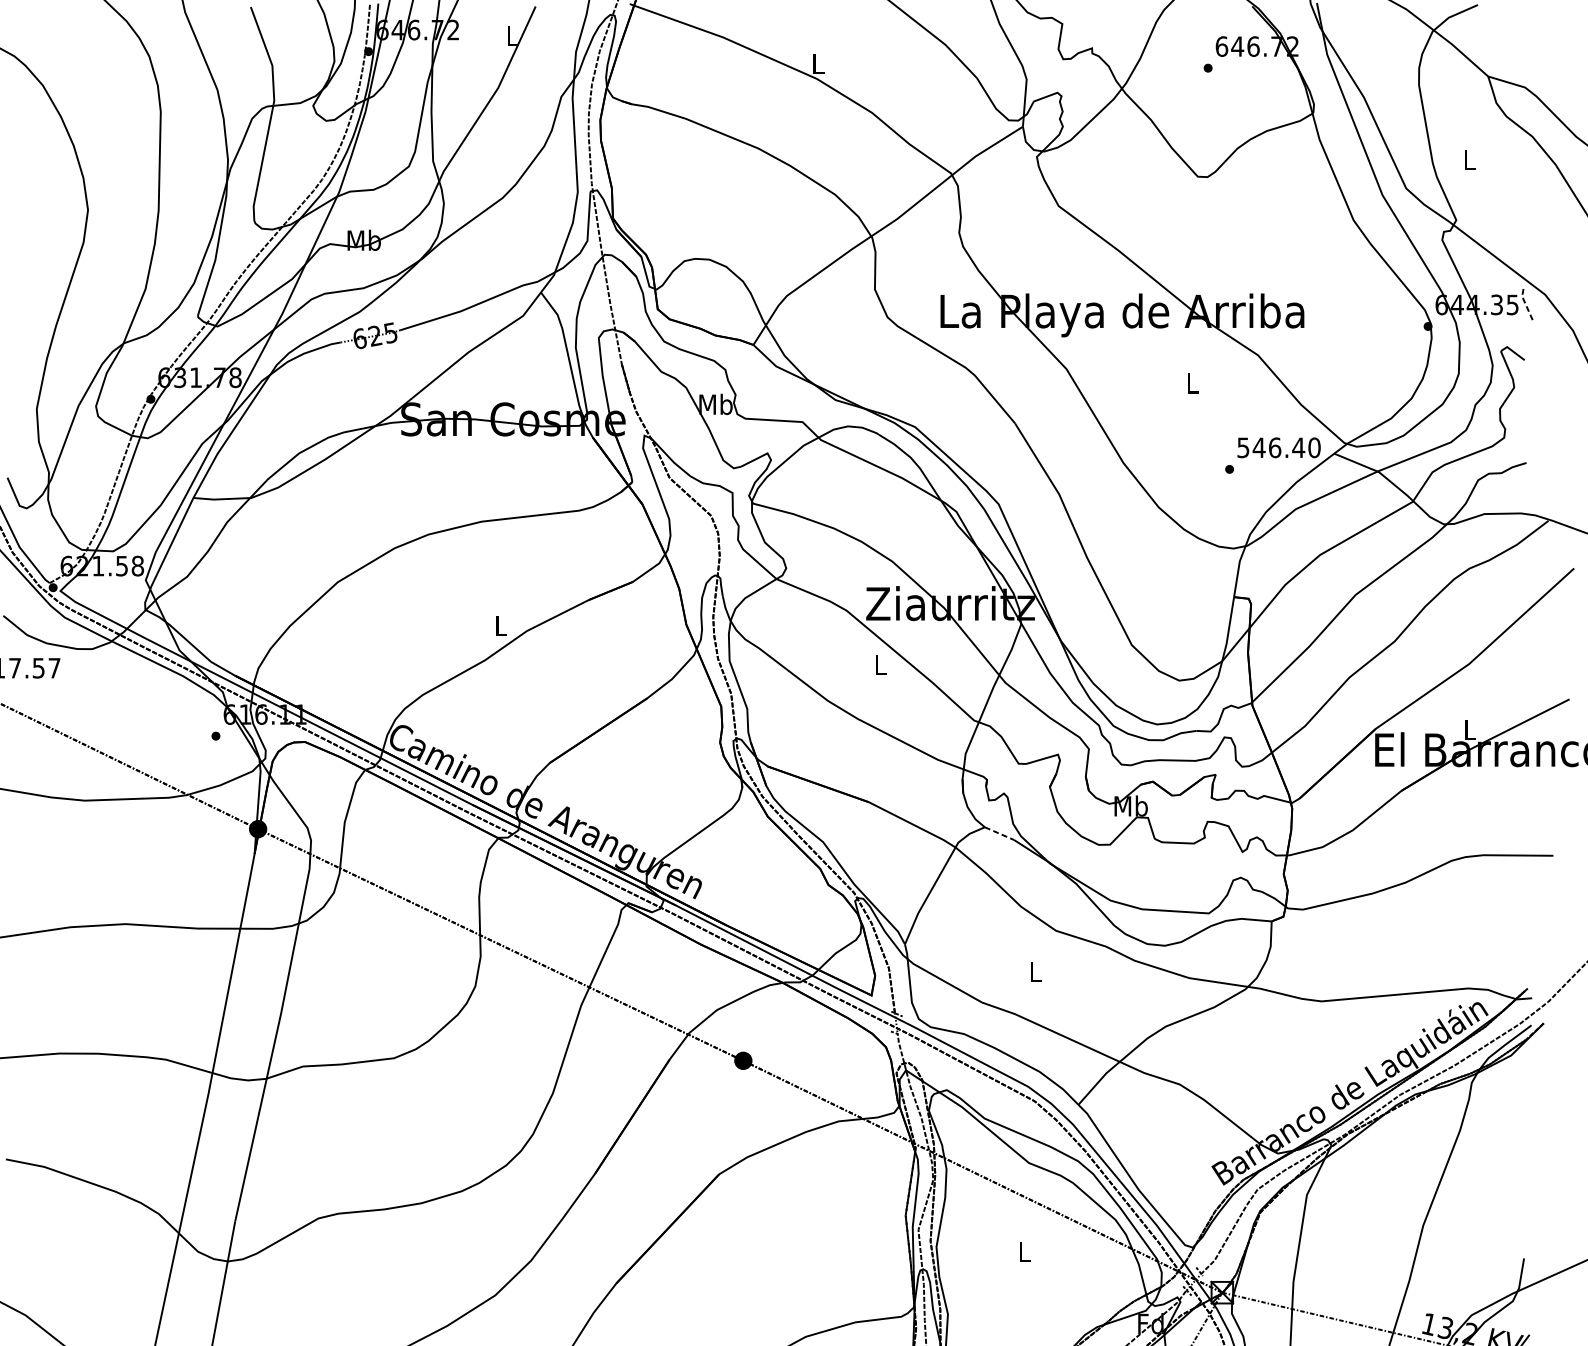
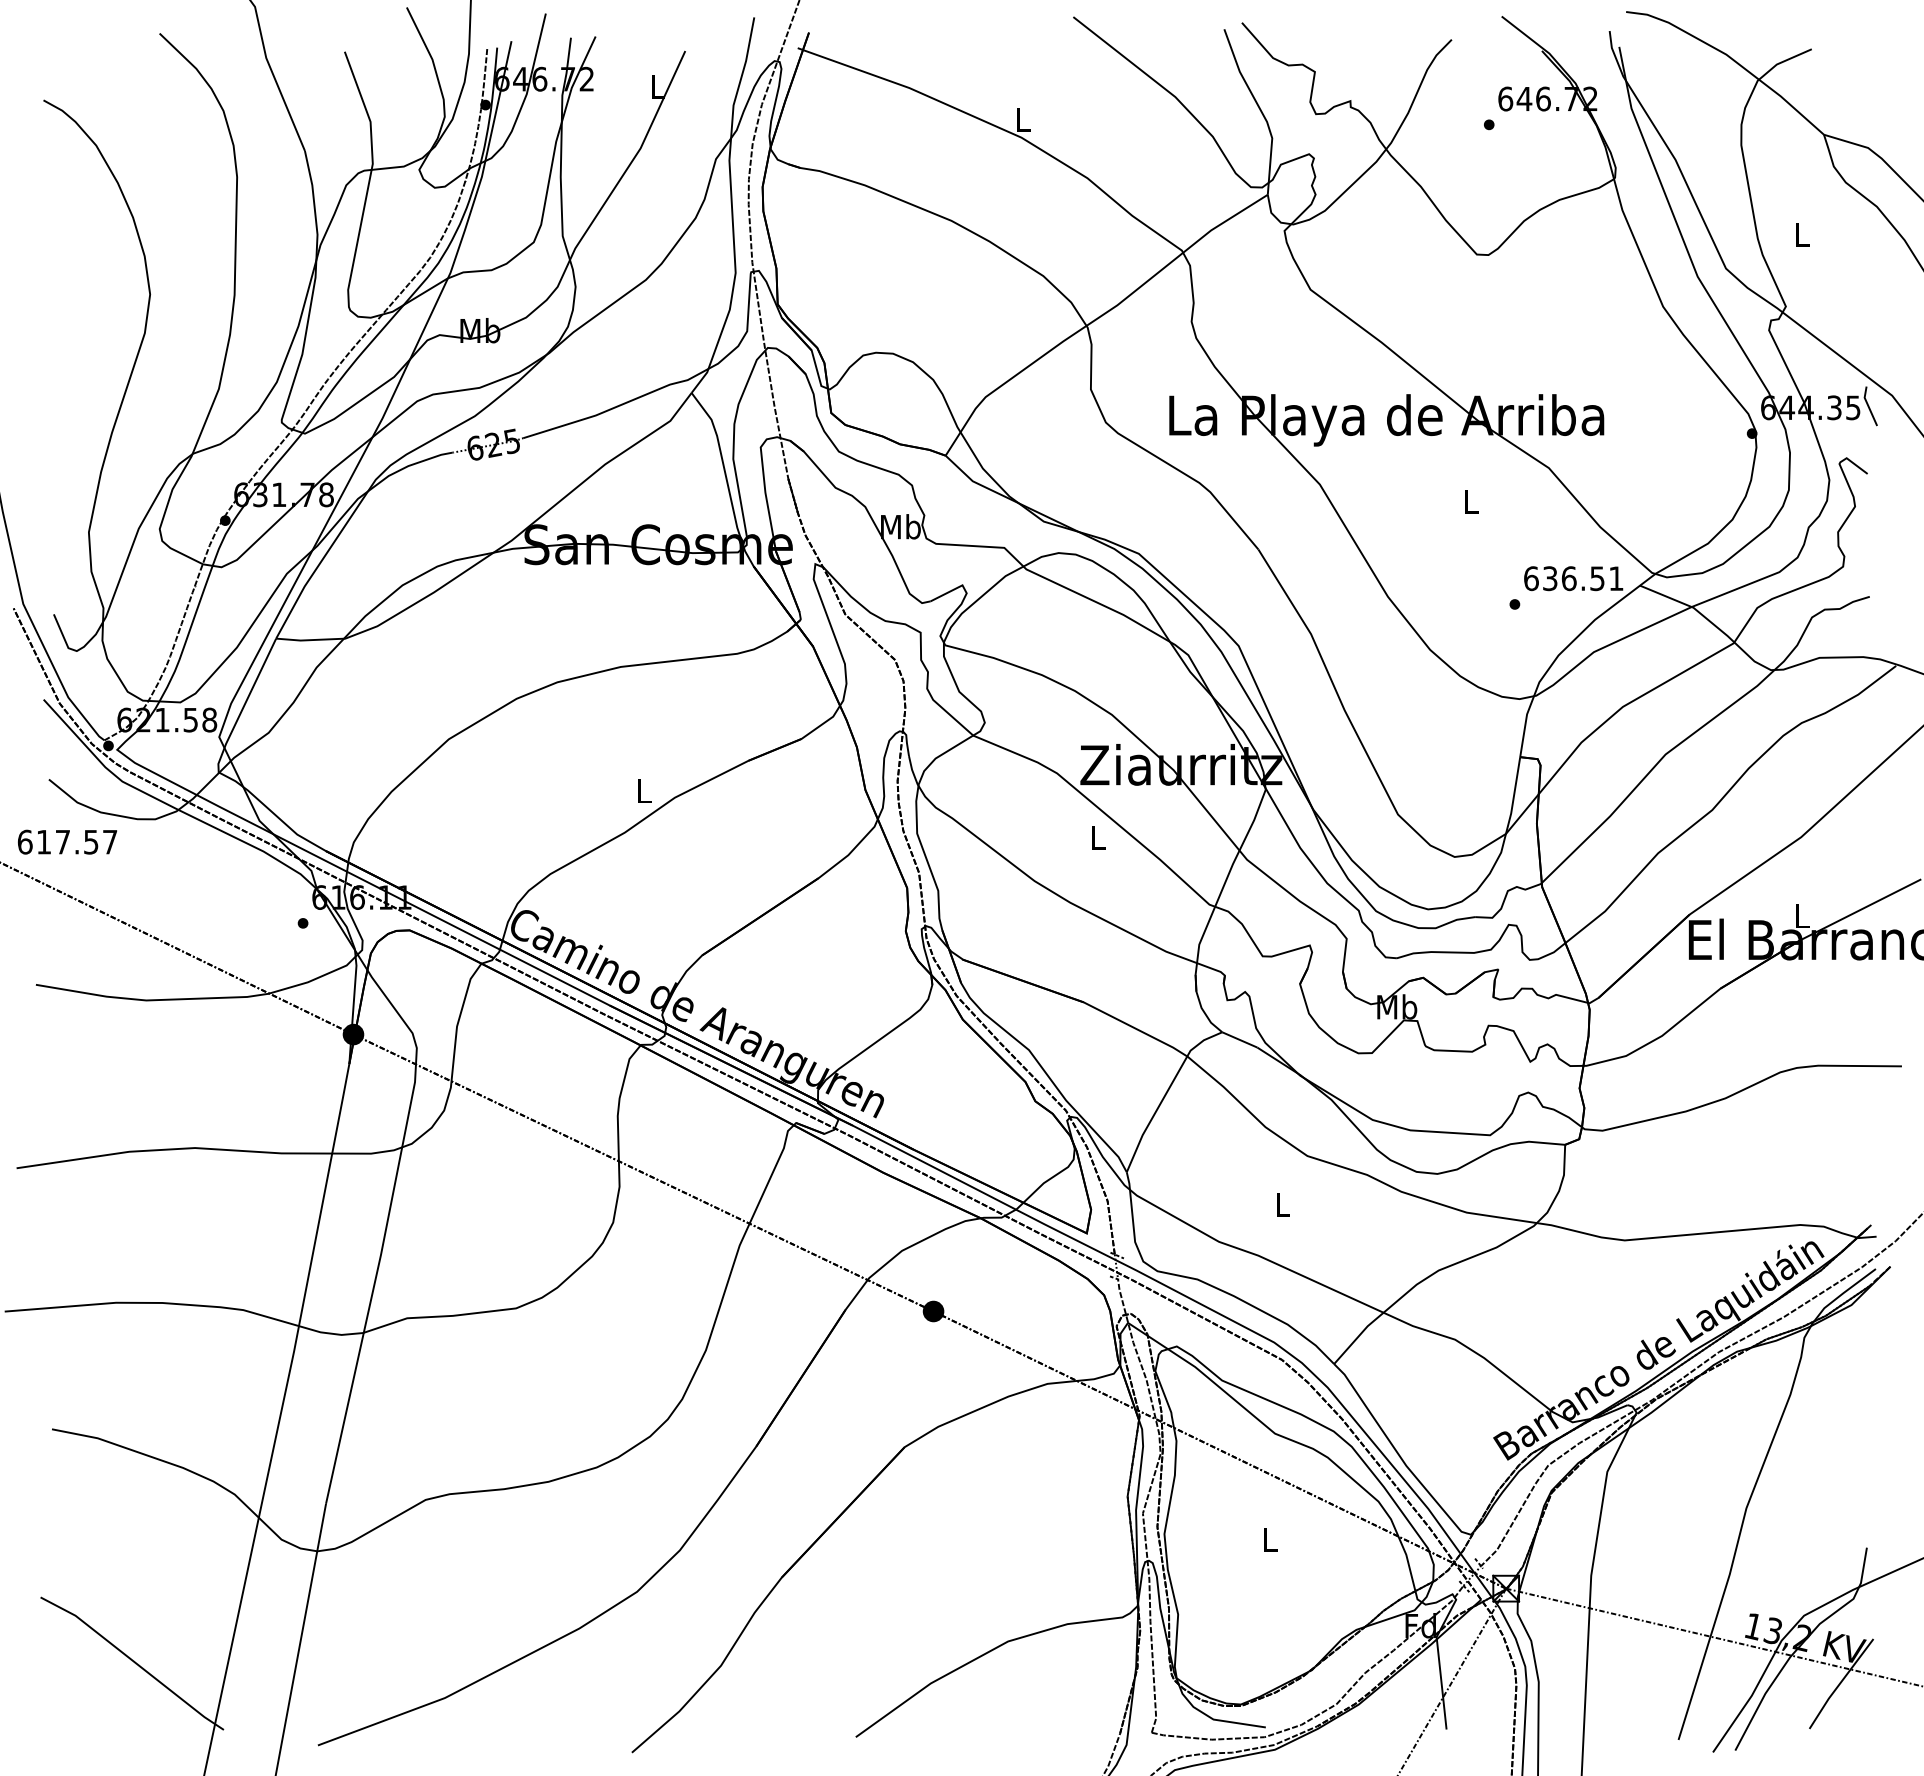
line: (1525, 302) -> (1868, 405), dashed -> solid
text: (1278, 447) -> (1573, 578), 546.40 -> 636.51
line: (1000, 834) -> (1240, 1040), dashed -> solid

